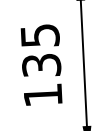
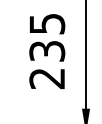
text: (42, 95) -> (46, 78), 135 -> 235

